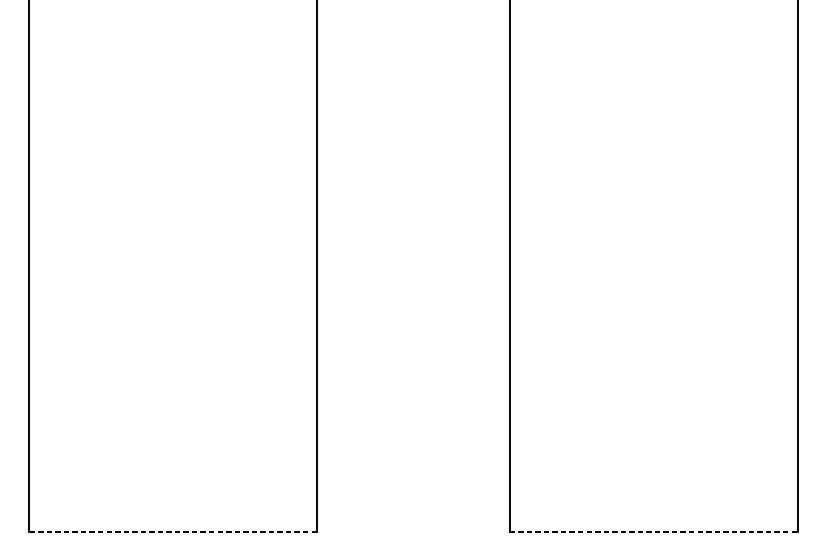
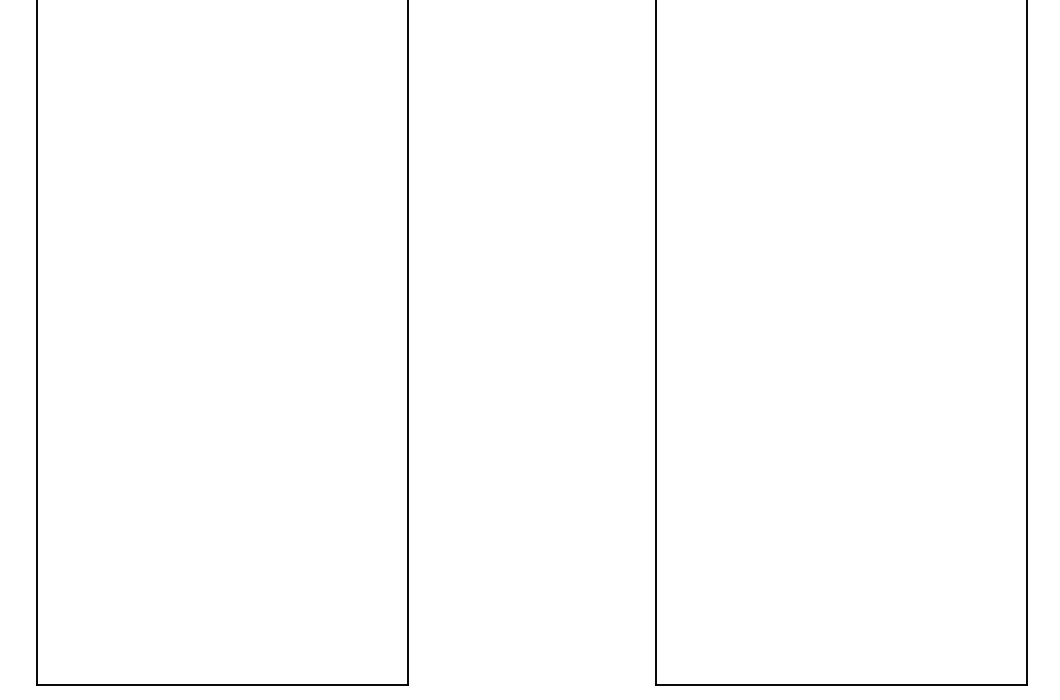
line: (172, 531) -> (222, 684), dashed -> solid
line: (654, 531) -> (842, 684), dashed -> solid

